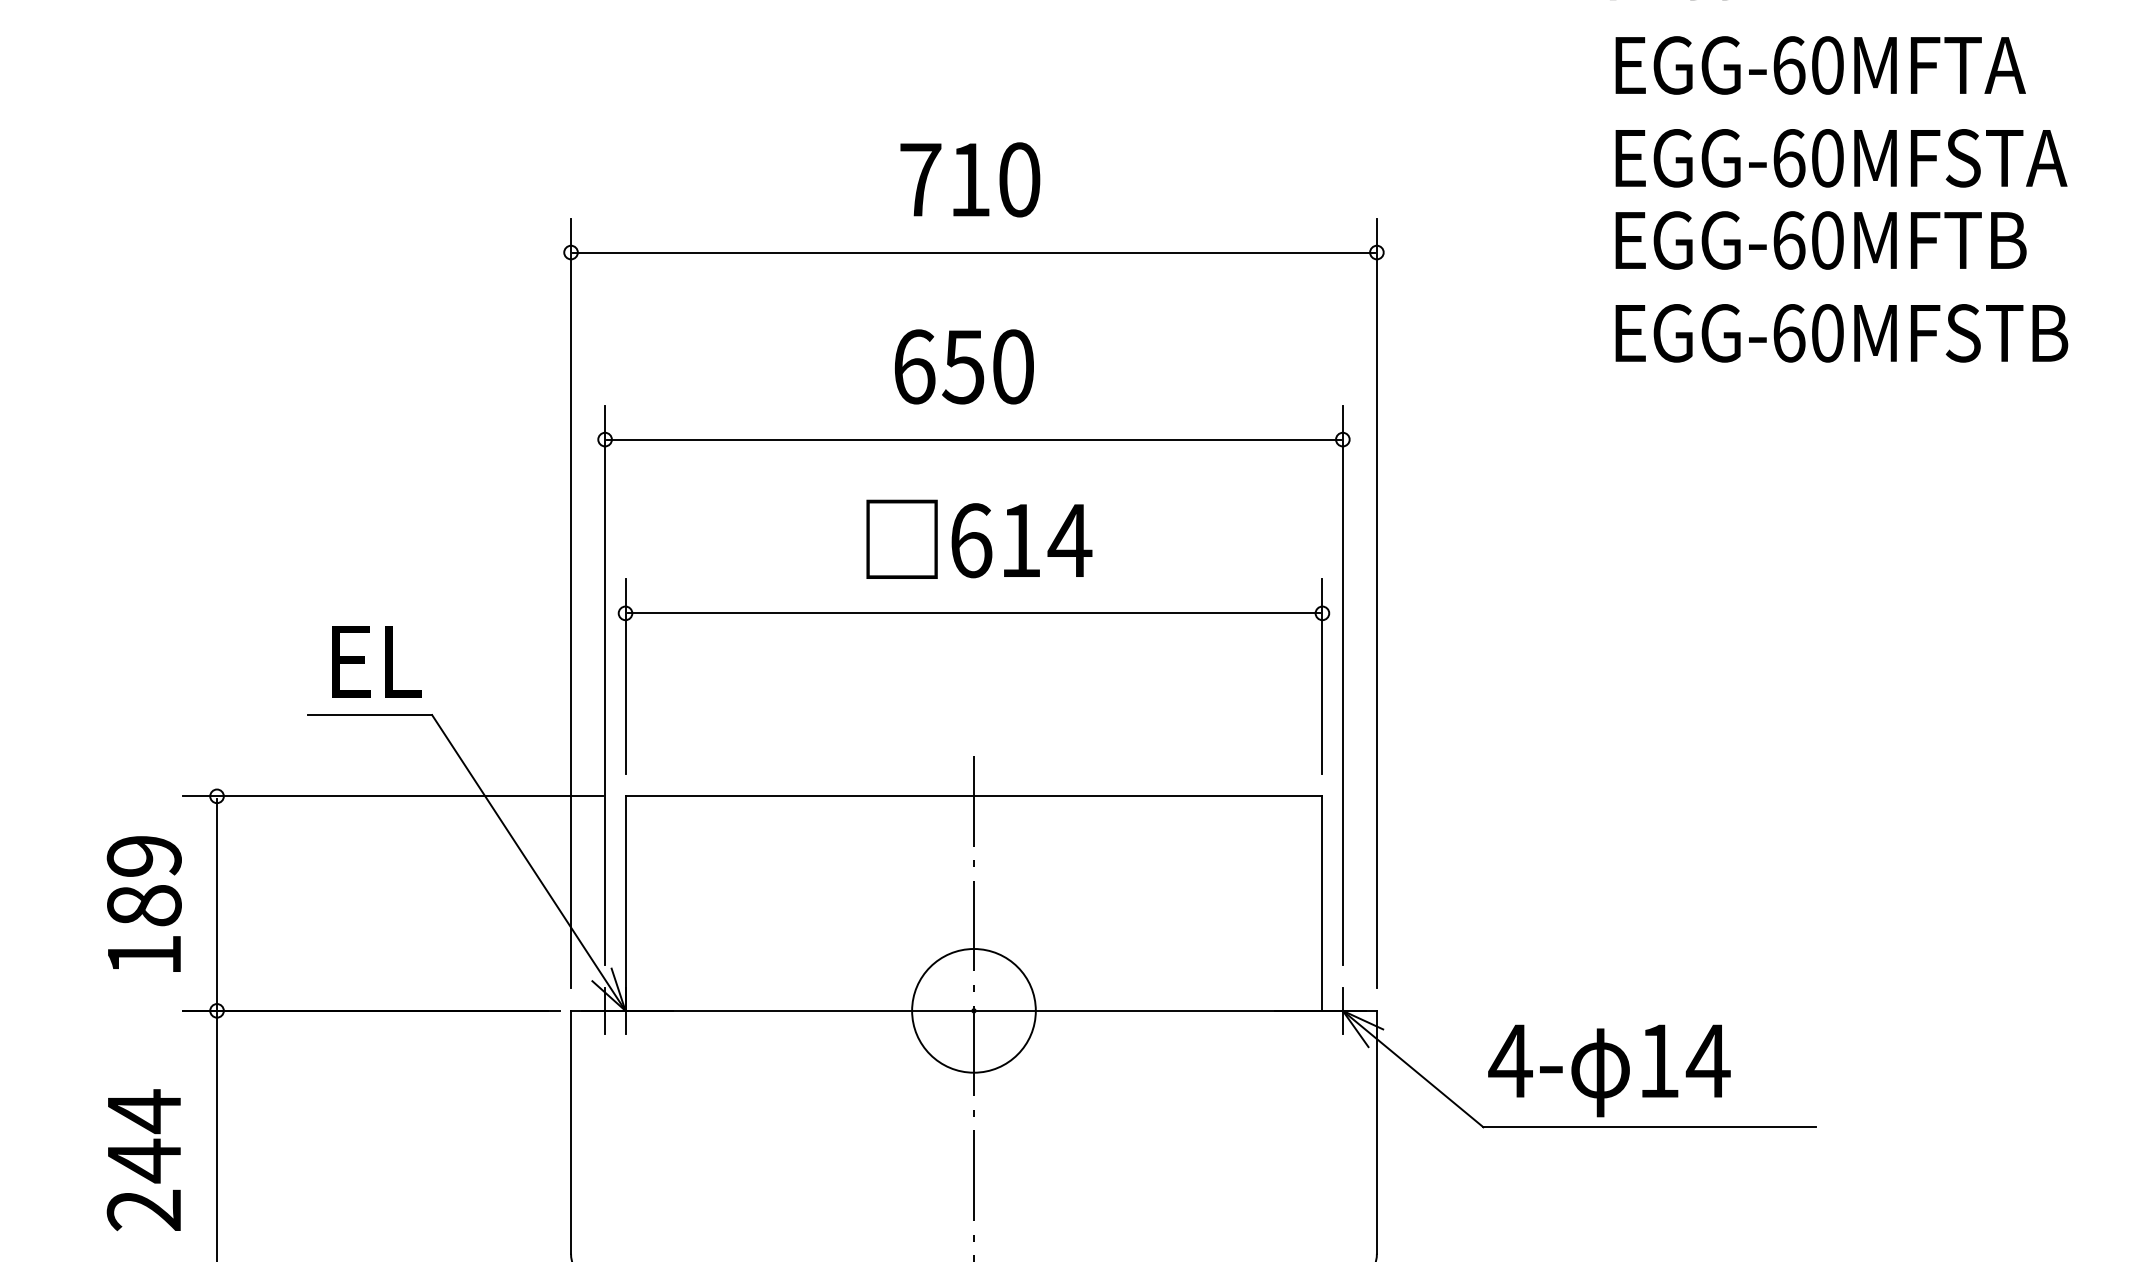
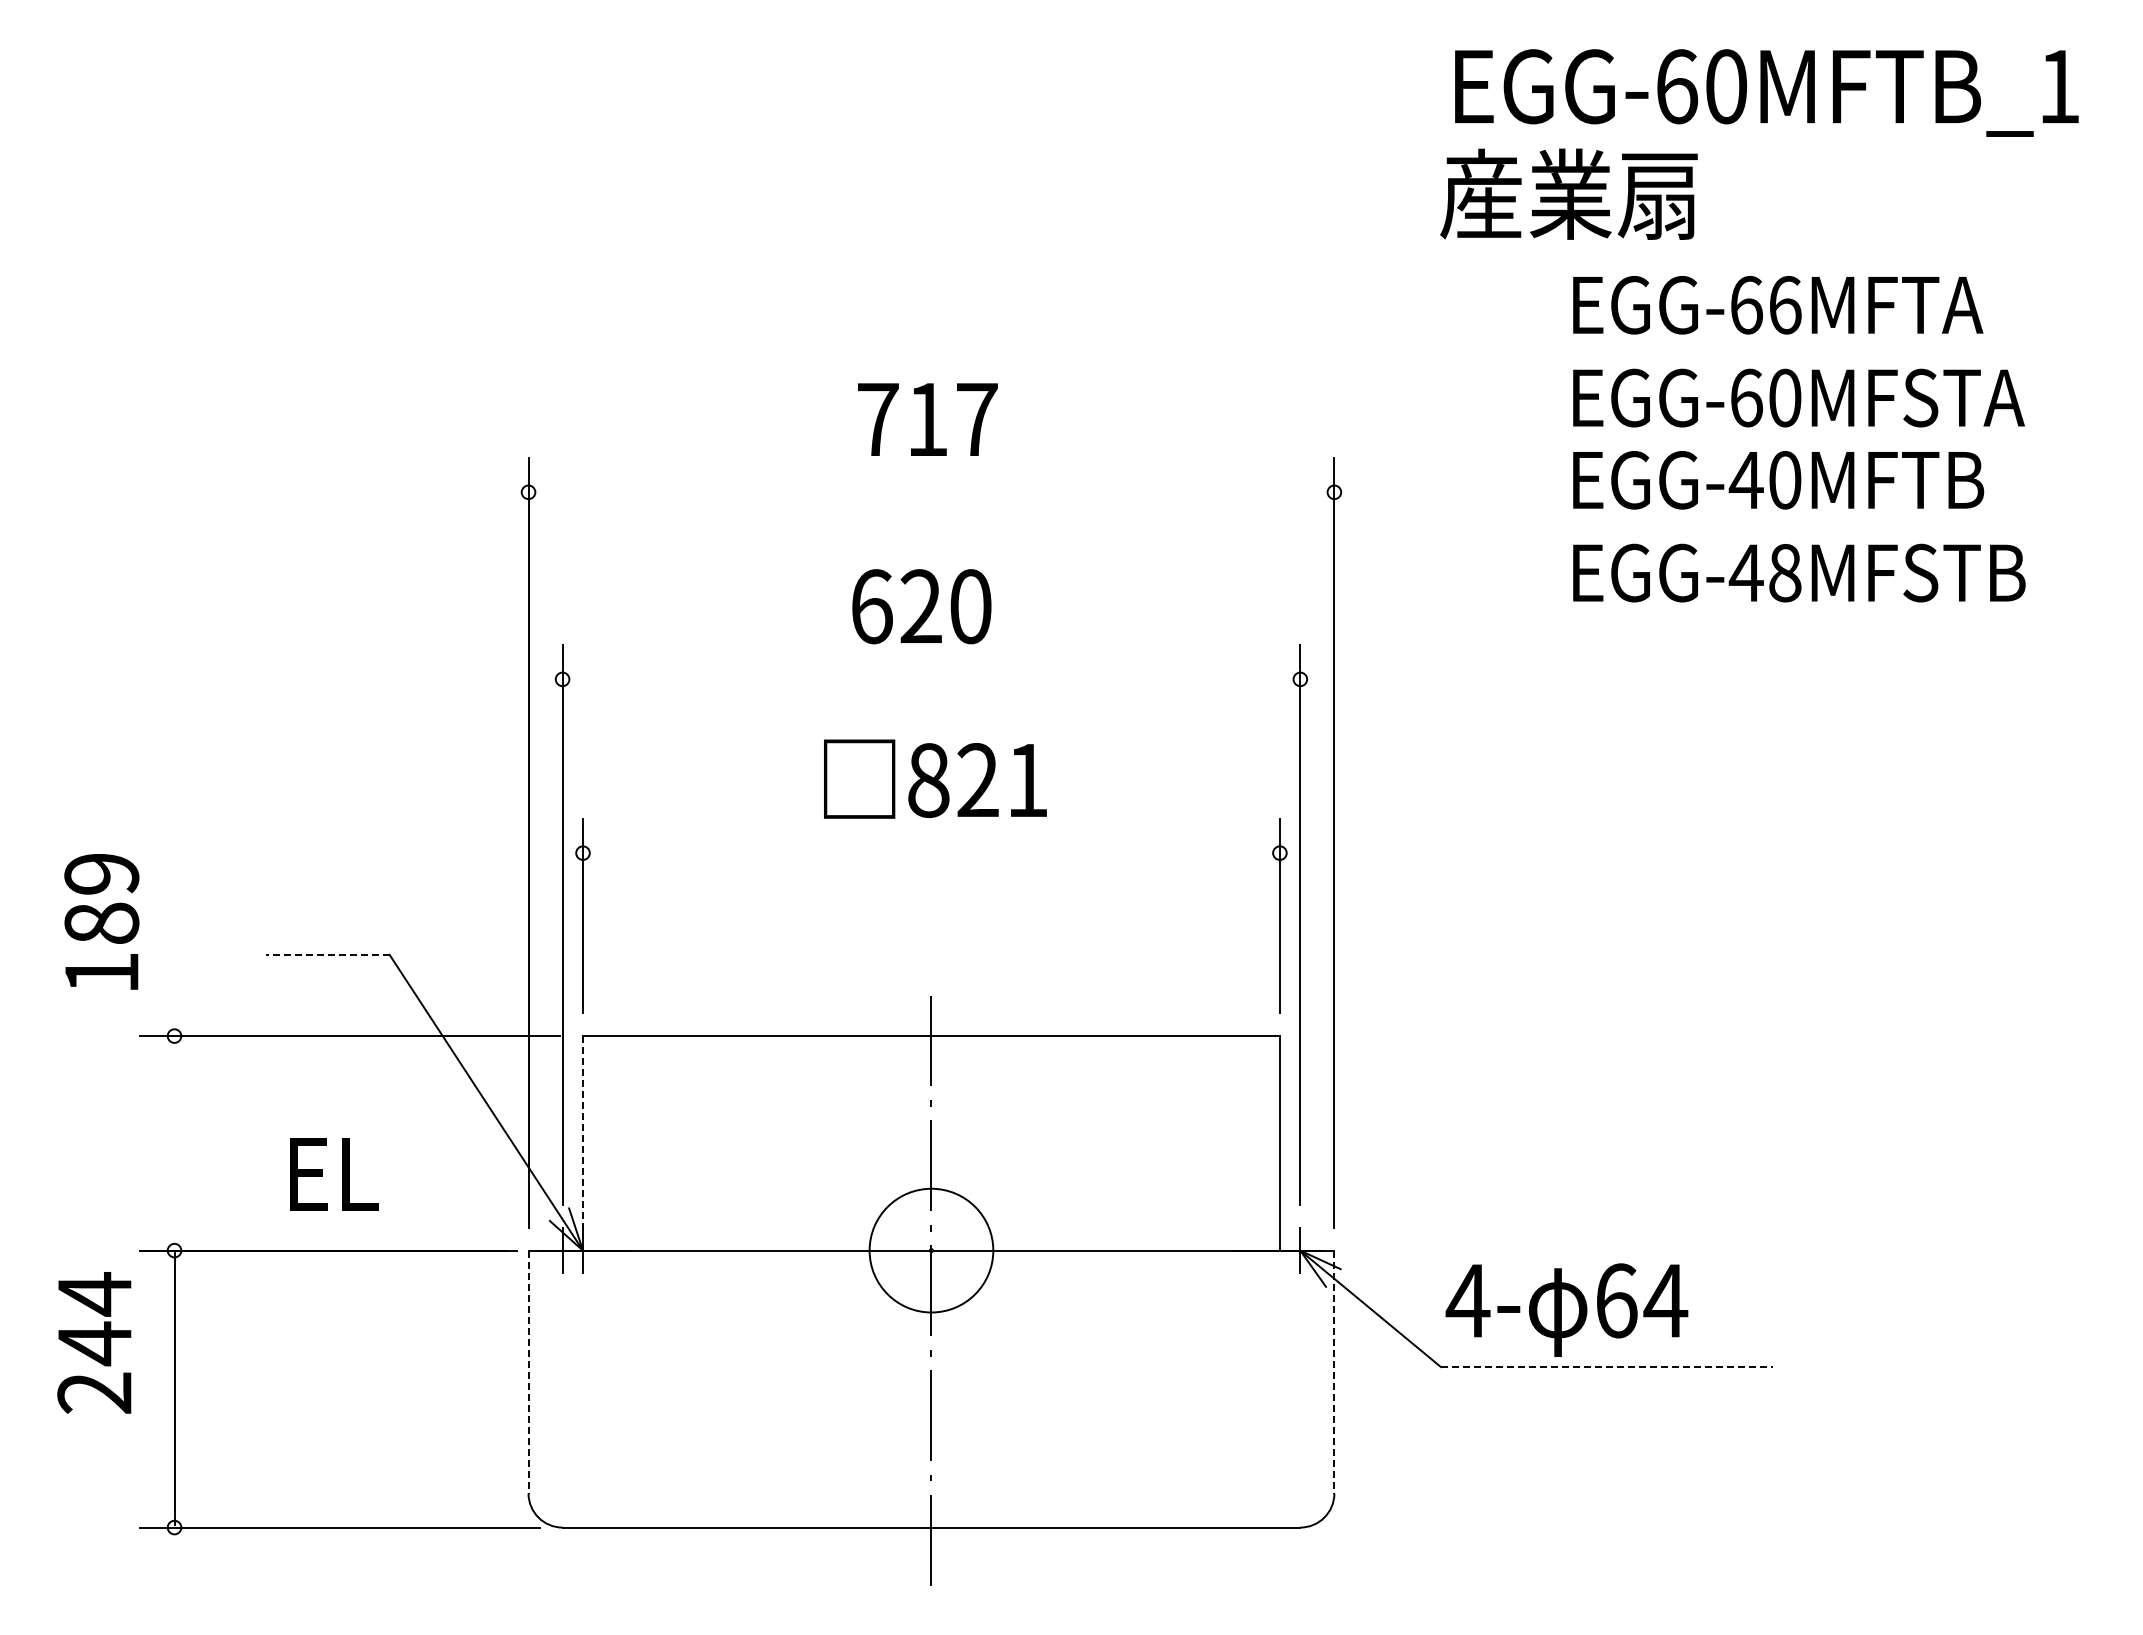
text: (1828, 65) -> (1785, 305), EGG-60MFTA -> EGG-66MFTA
text: (1020, 179) -> (977, 419), 710 -> 717
text: (1788, 240) -> (1745, 480), EGG-60MFTB -> EGG-40MFTB
line: (974, 252) -> (931, 492), removed
text: (1807, 332) -> (1764, 572), EGG-60MFSTB -> EGG-48MFSTB
text: (963, 366) -> (920, 606), 650 -> 620
line: (974, 439) -> (931, 679), removed
text: (1021, 540) -> (978, 780), 614 -> 821
line: (974, 613) -> (931, 853), removed
text: (377, 661) -> (334, 1174), moved
line: (370, 714) -> (327, 954), solid -> dashed
text: (144, 903) -> (101, 921), moved
line: (217, 903) -> (174, 1143), removed
line: (626, 903) -> (583, 1143), solid -> dashed
text: (1660, 1060) -> (1617, 1300), 14 -> 64
line: (1650, 1127) -> (1607, 1367), solid -> dashed
line: (571, 1132) -> (528, 1372), solid -> dashed
line: (1377, 1132) -> (1334, 1372), solid -> dashed
text: (144, 1159) -> (94, 1342), moved

